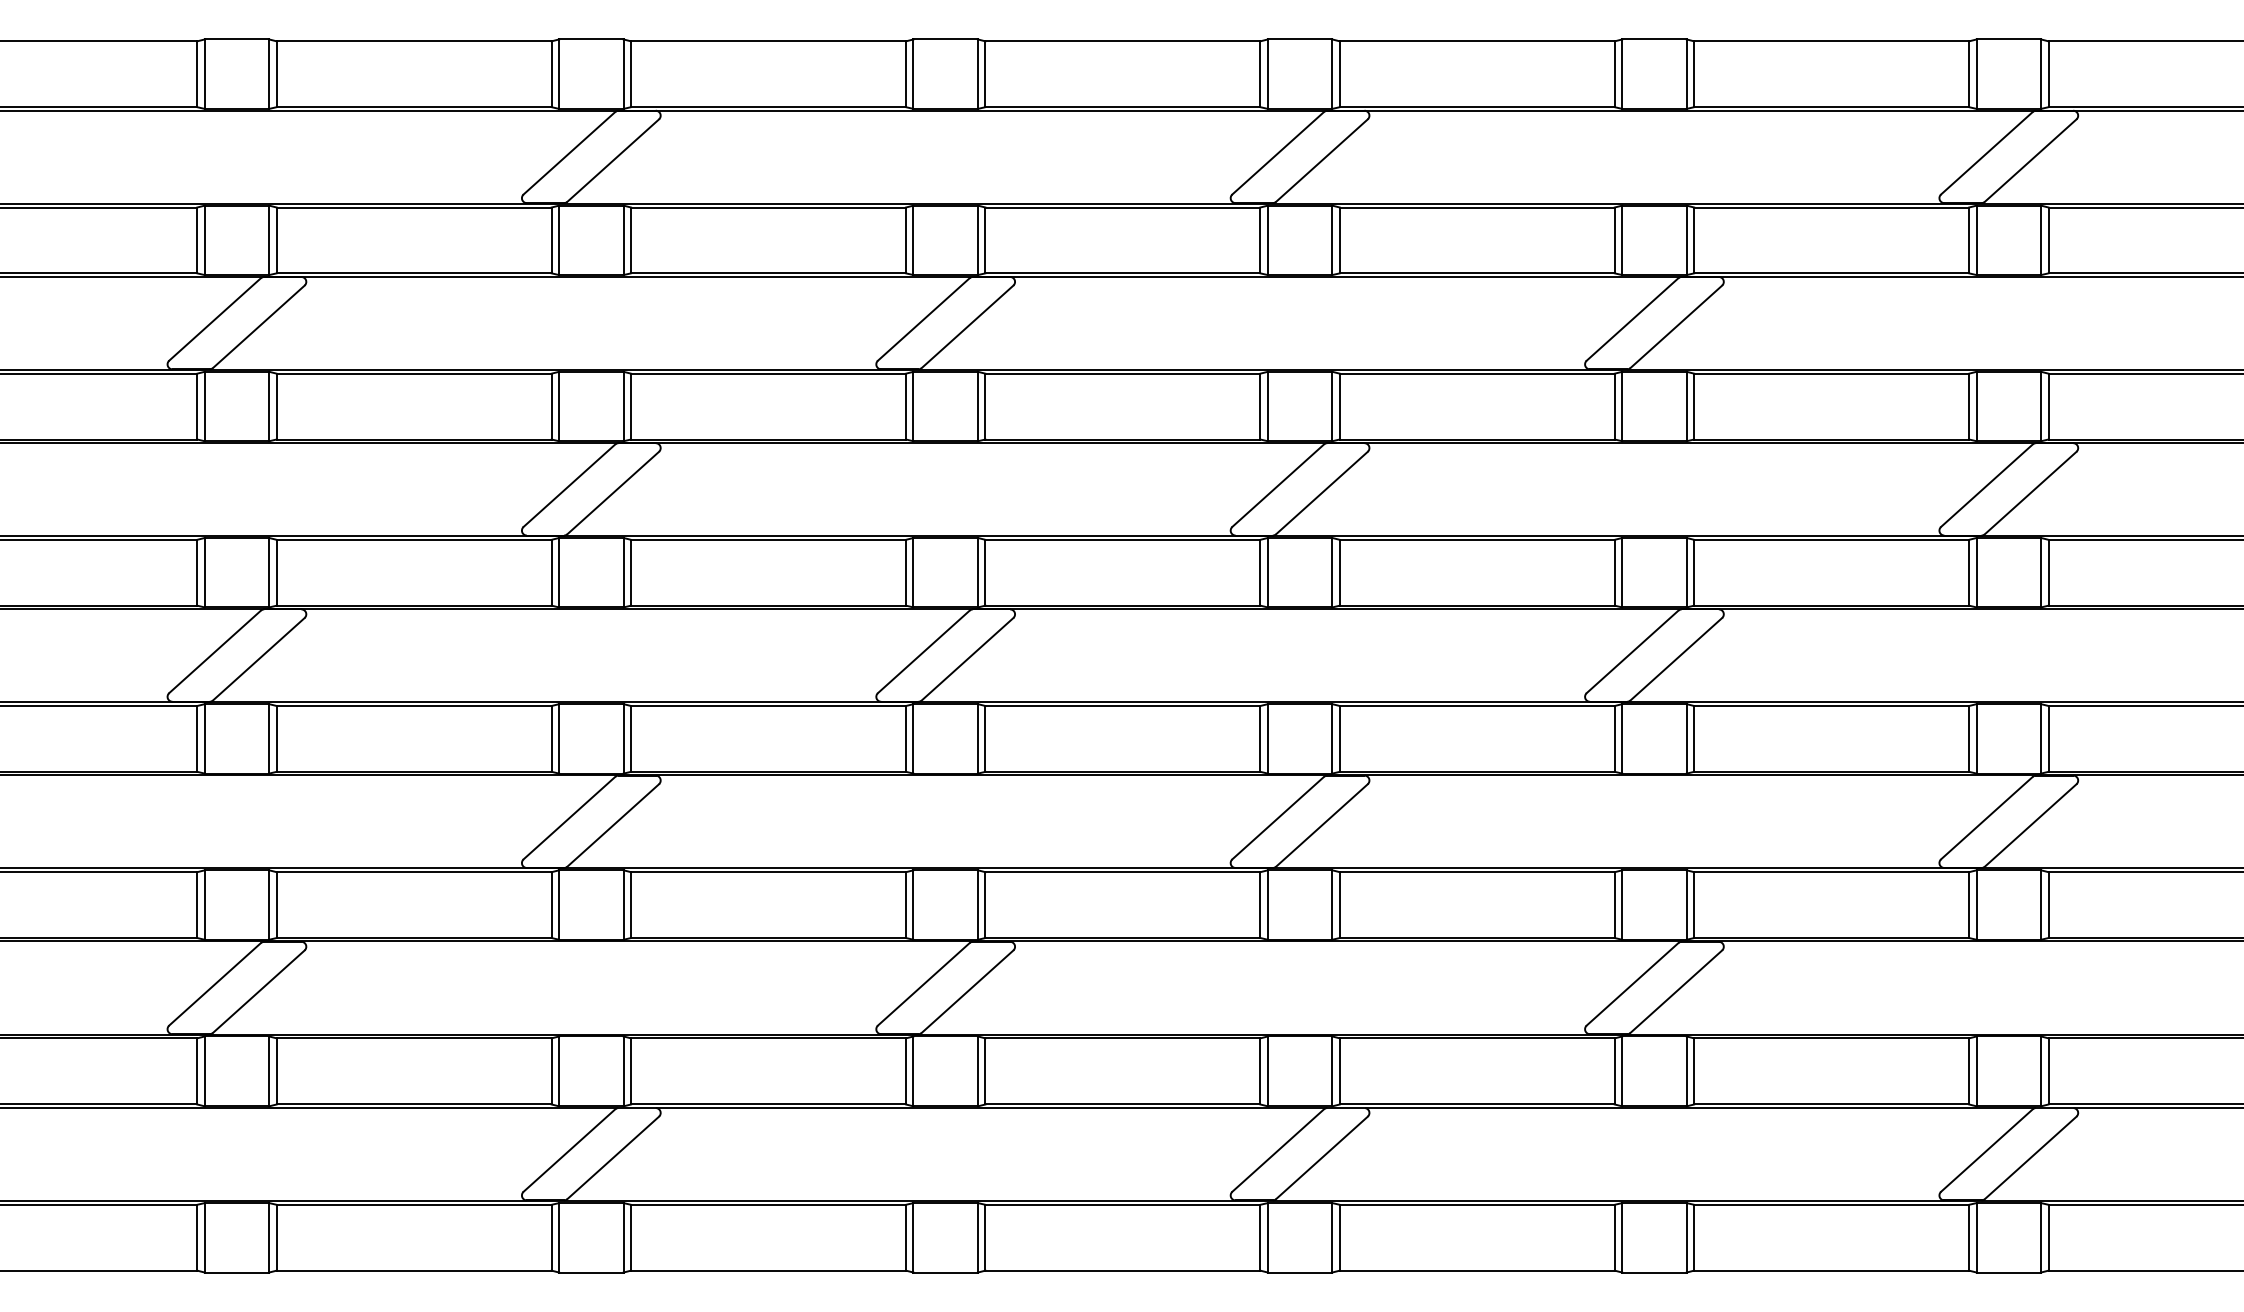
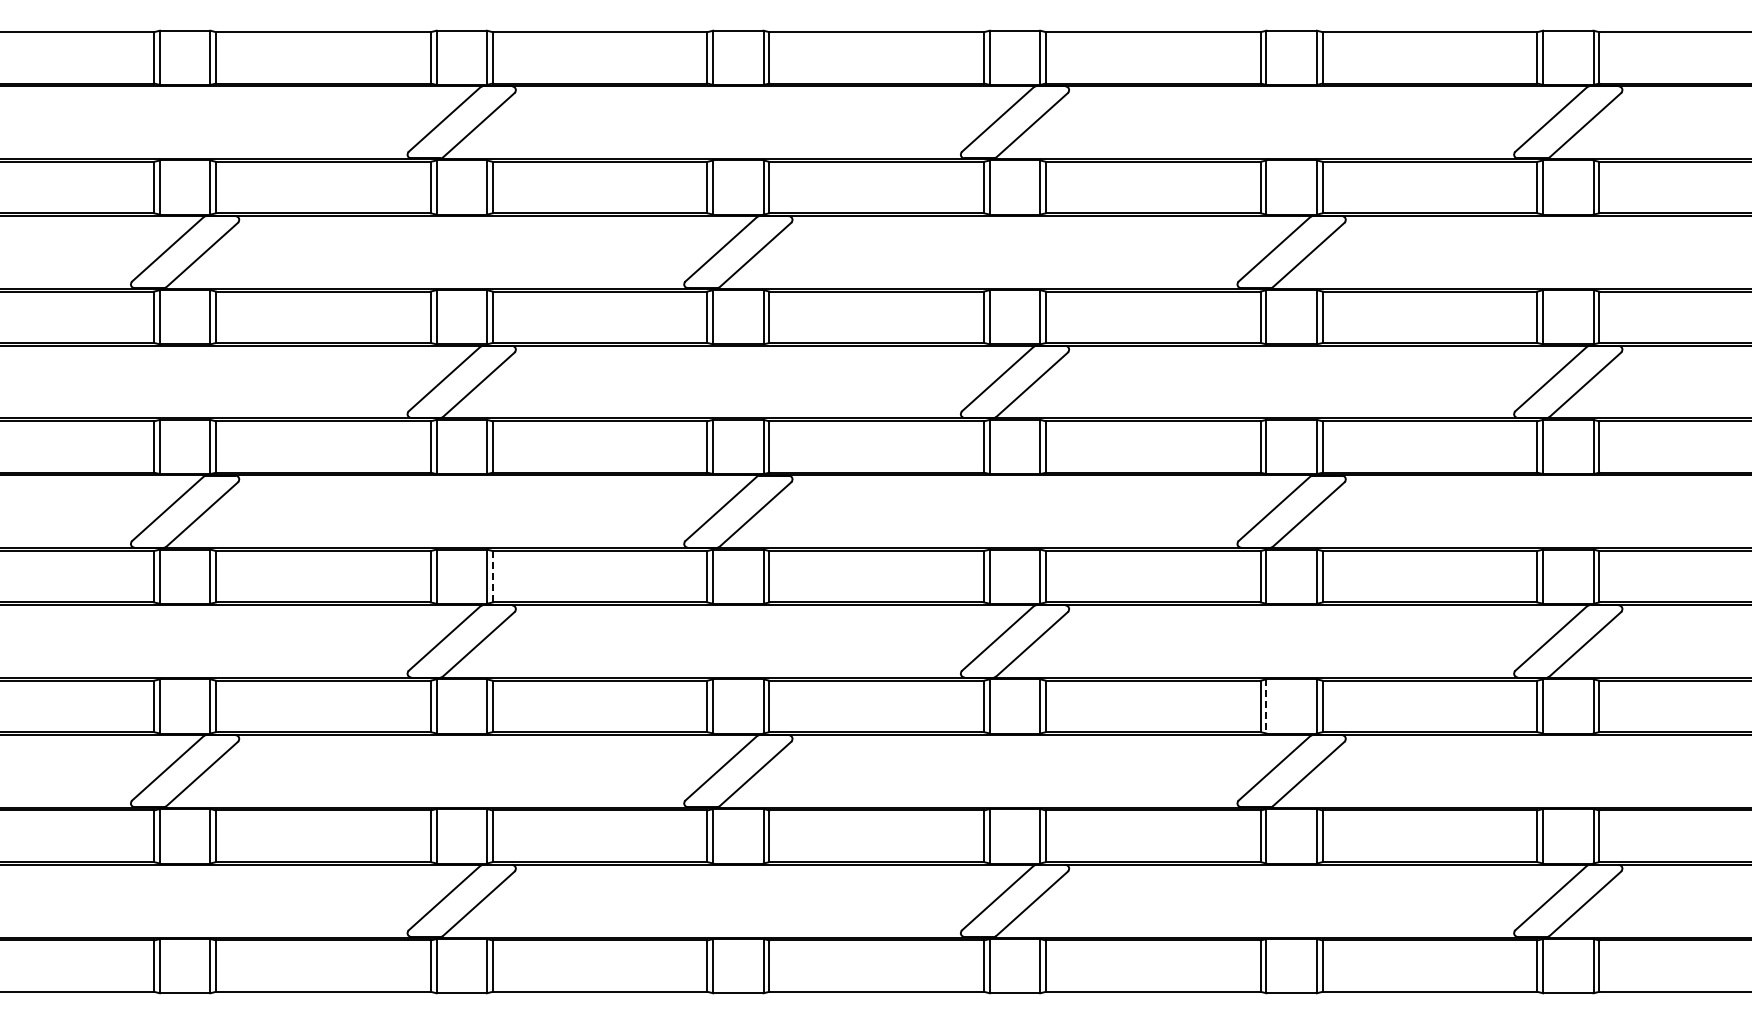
line: (630, 738) -> (492, 576), solid -> dashed
line: (1622, 905) -> (1266, 706), solid -> dashed

